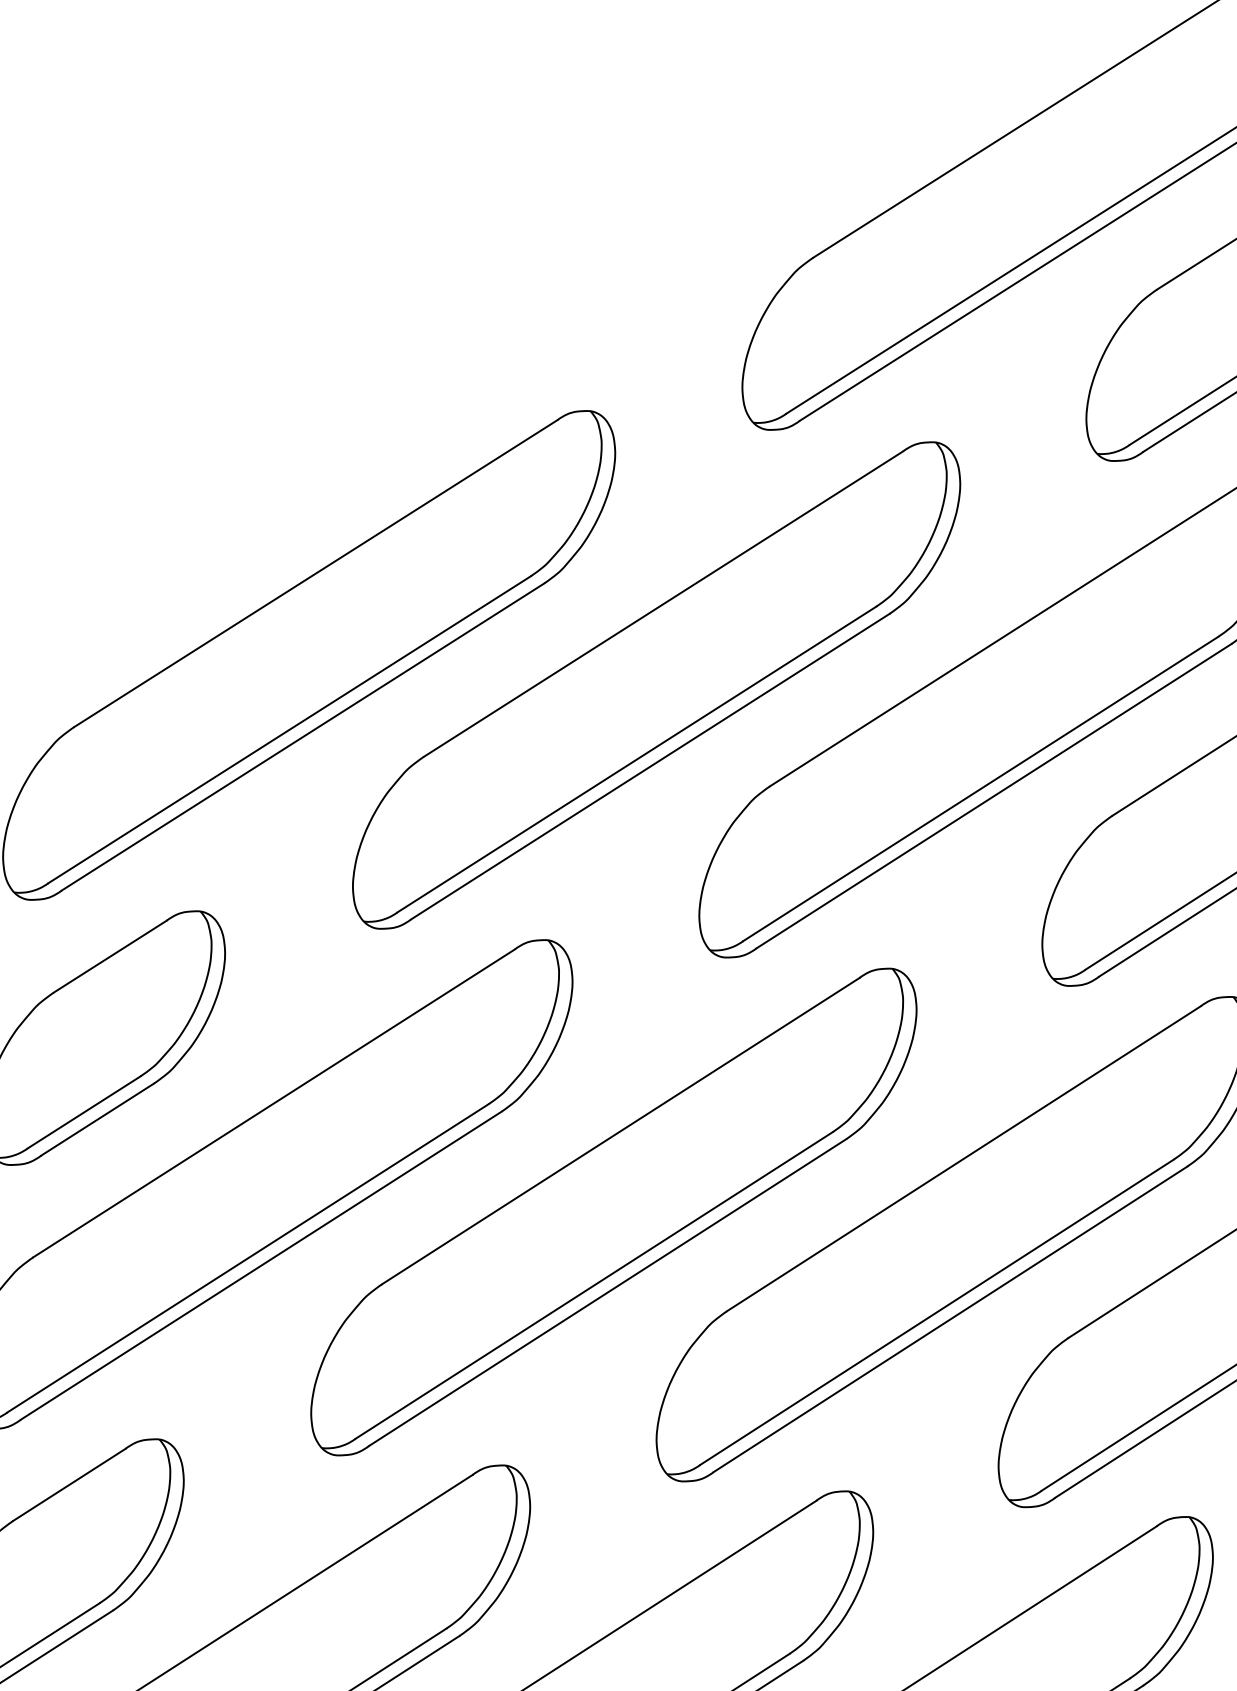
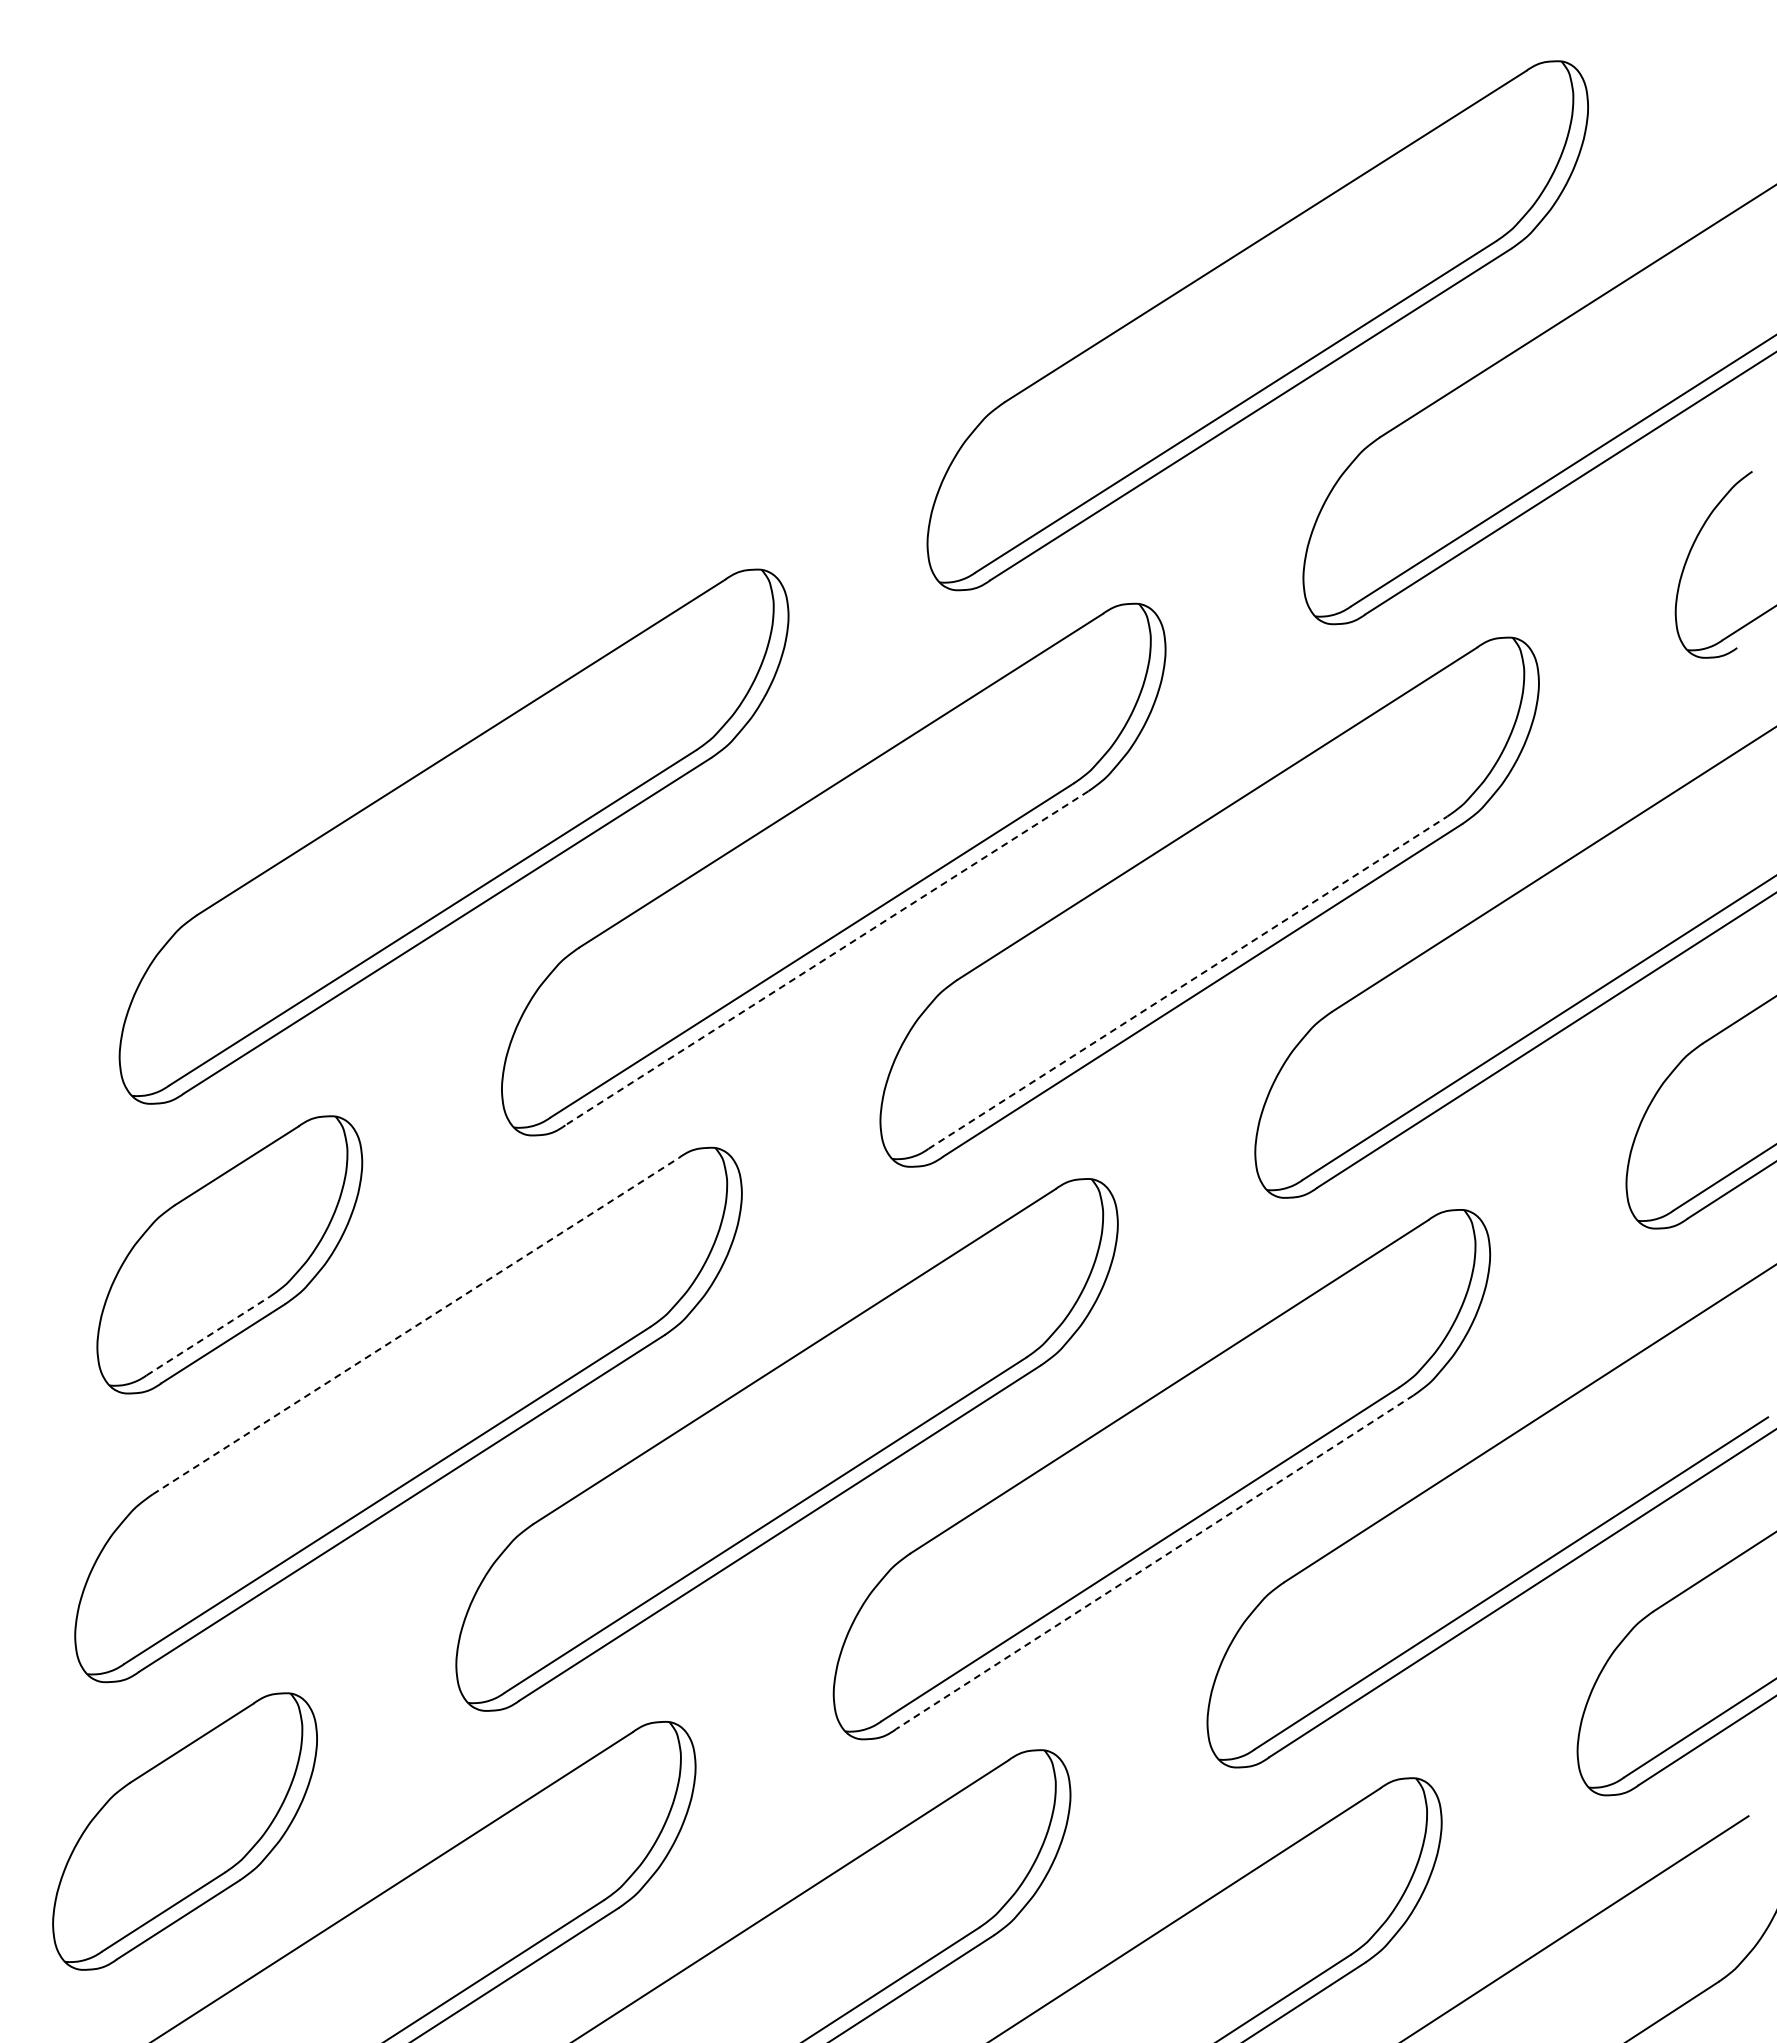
line: (649, 766) -> (826, 958), solid -> dashed
line: (981, 788) -> (1188, 982), solid -> dashed
line: (274, 1102) -> (416, 1325), solid -> dashed
line: (84, 1111) -> (208, 1335), solid -> dashed
line: (950, 1319) -> (1154, 1562), solid -> dashed

